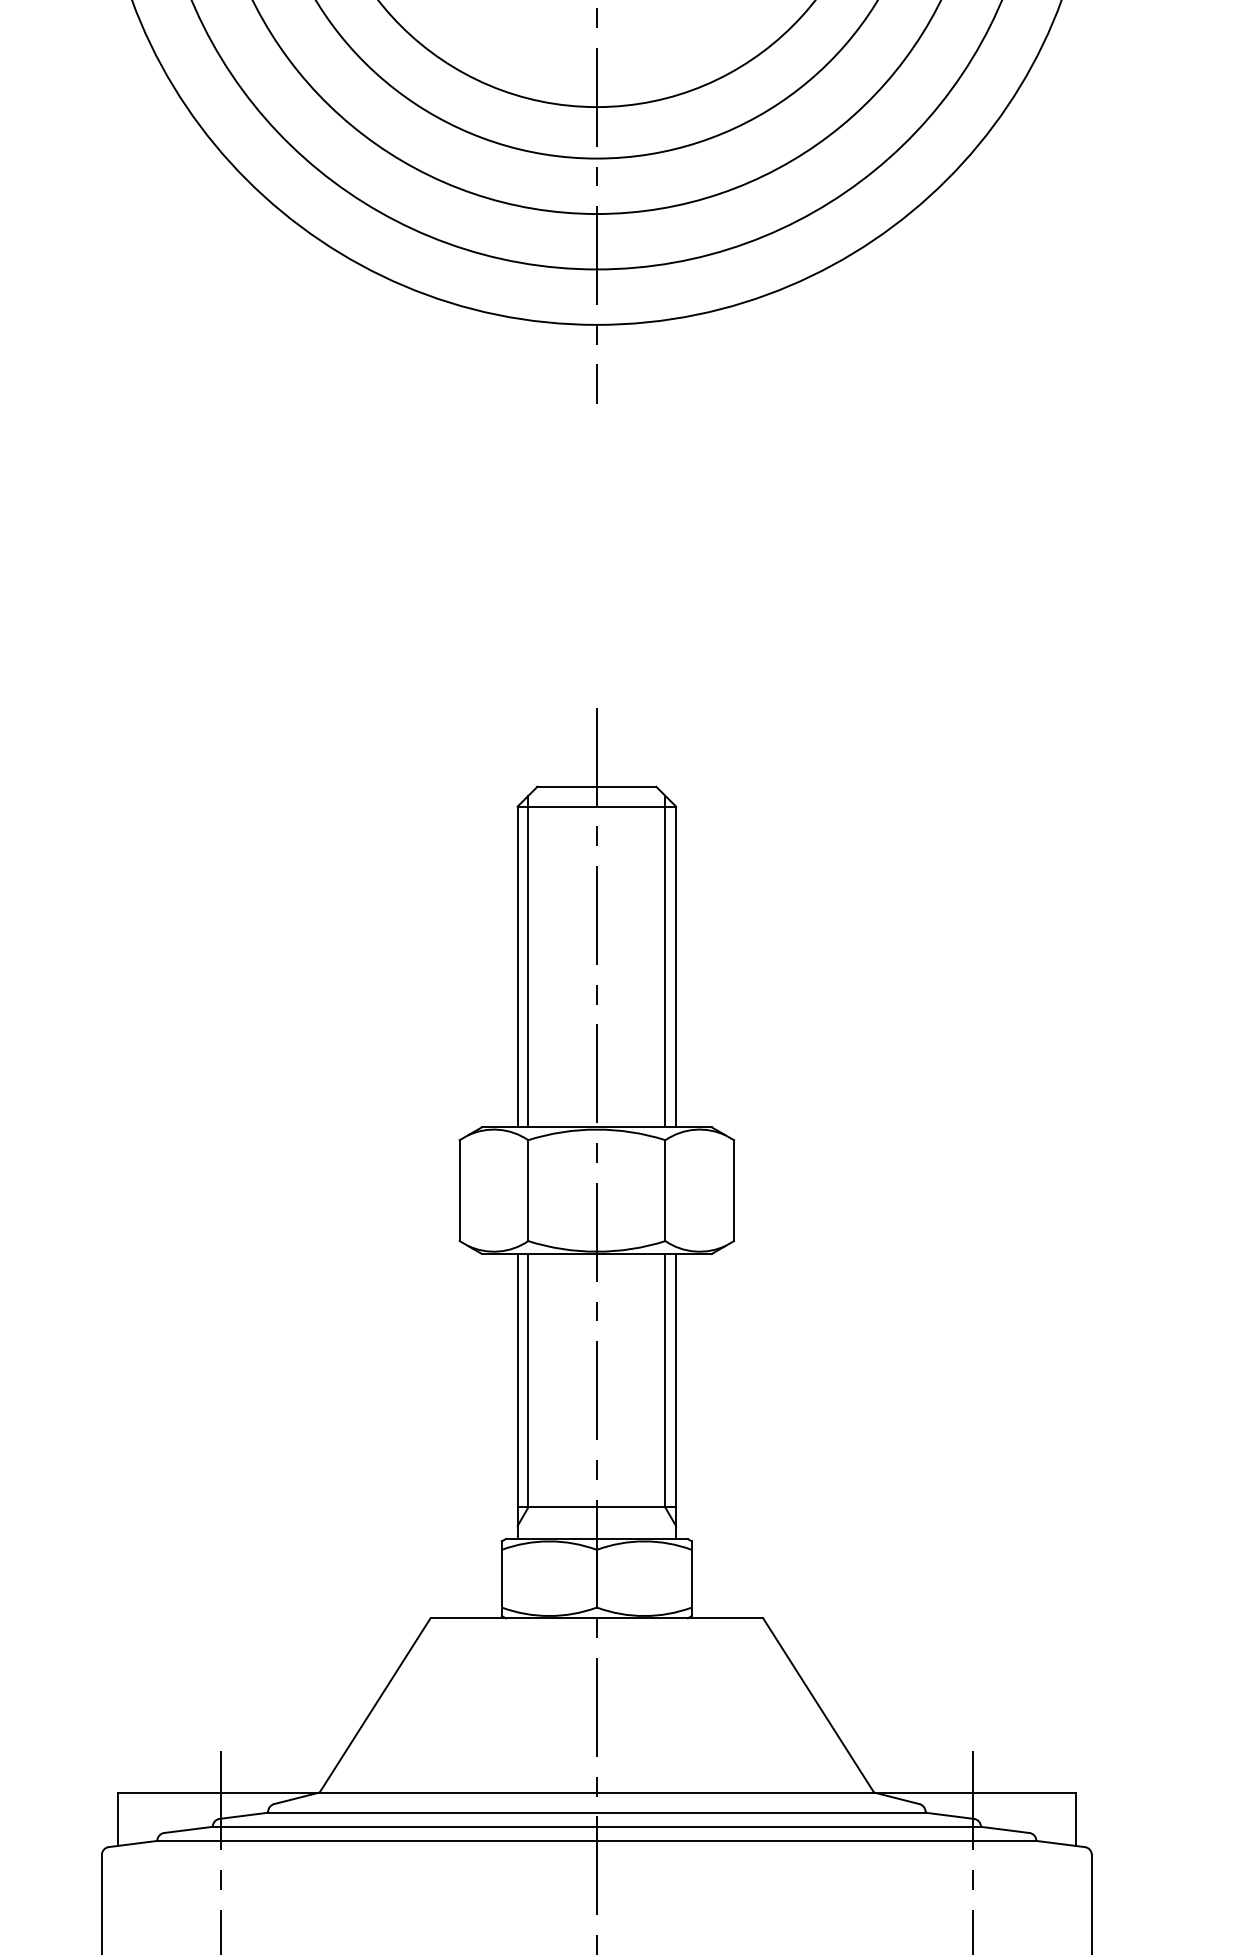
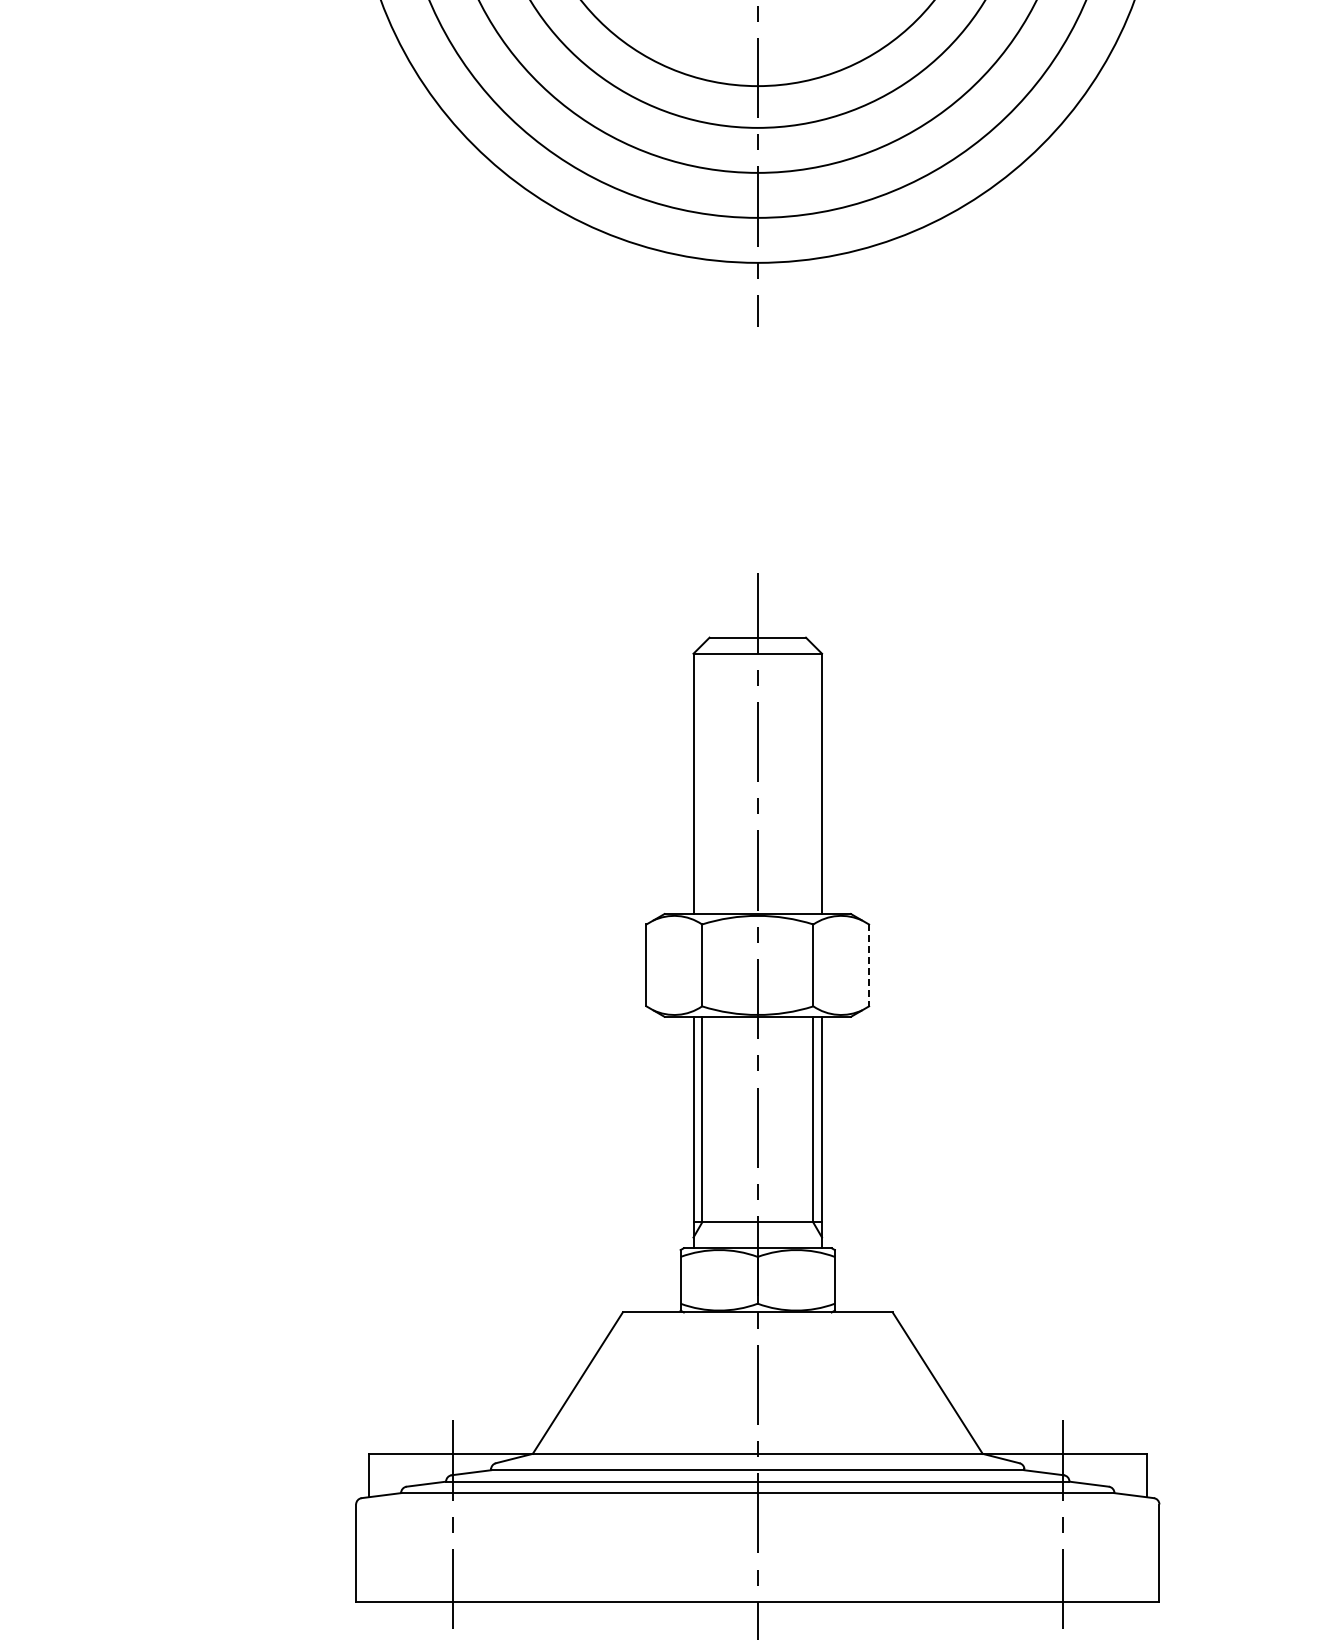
line: (528, 961) -> (702, 779), removed
line: (665, 961) -> (813, 779), removed
line: (734, 1190) -> (869, 965), solid -> dashed

